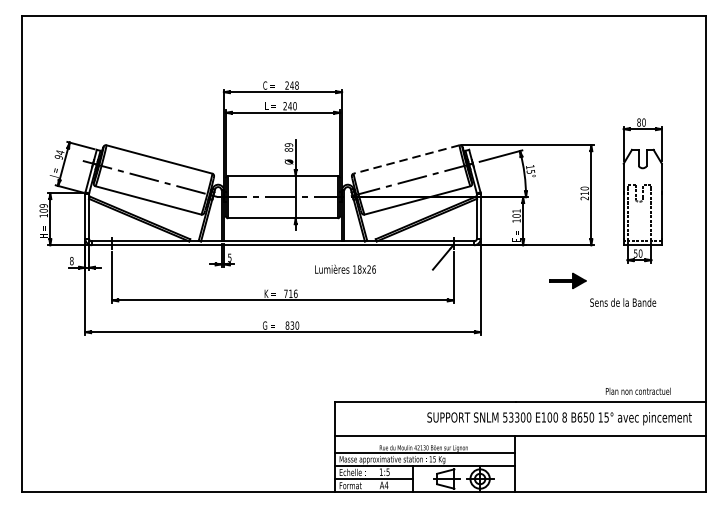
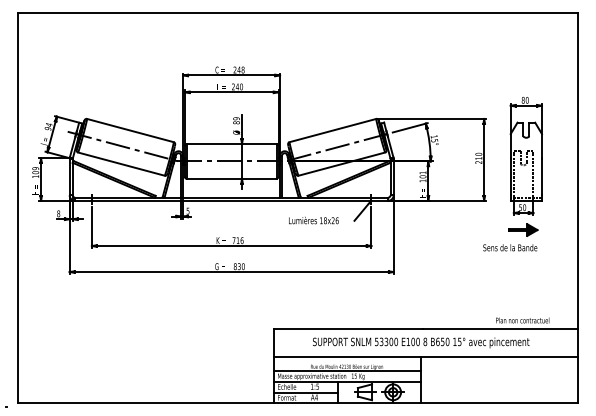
line: (406, 159) -> (332, 130), dashed -> solid
text: (345, 269) -> (313, 220), moved
part: (568, 280) -> (523, 229), moved
text: (559, 418) -> (421, 342), moved

